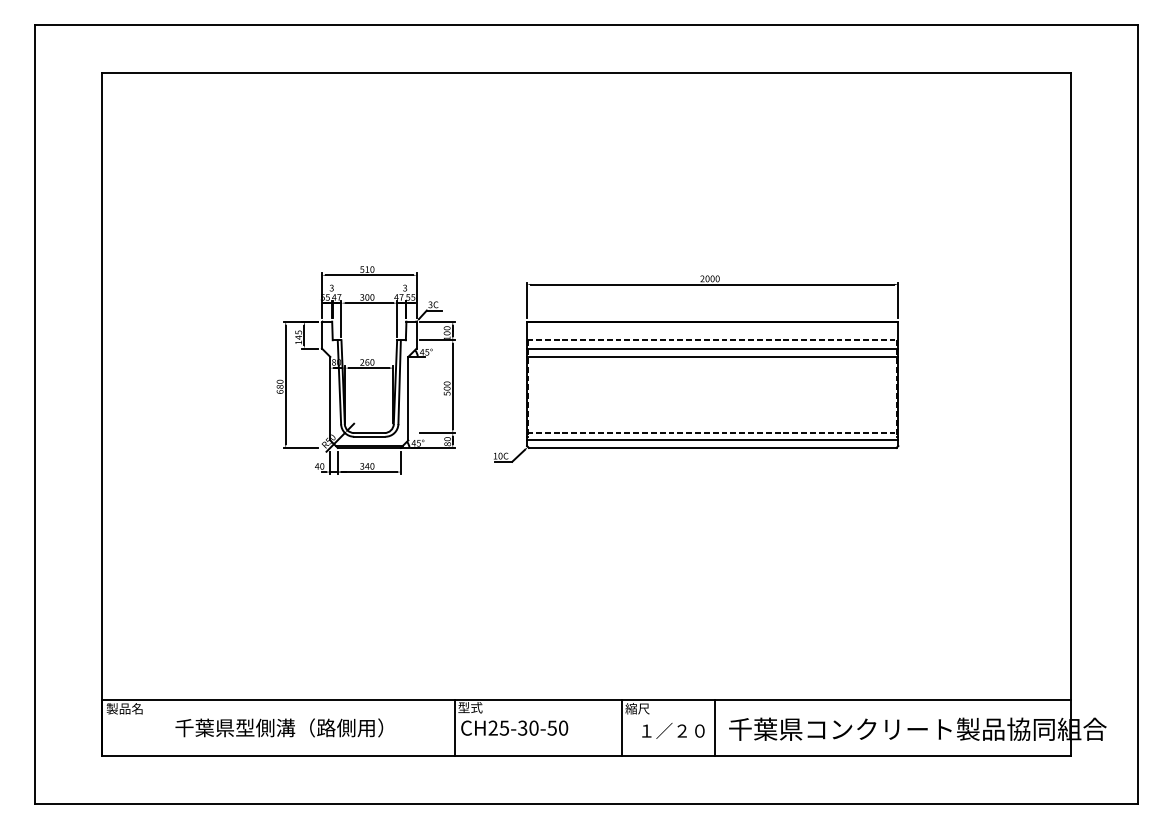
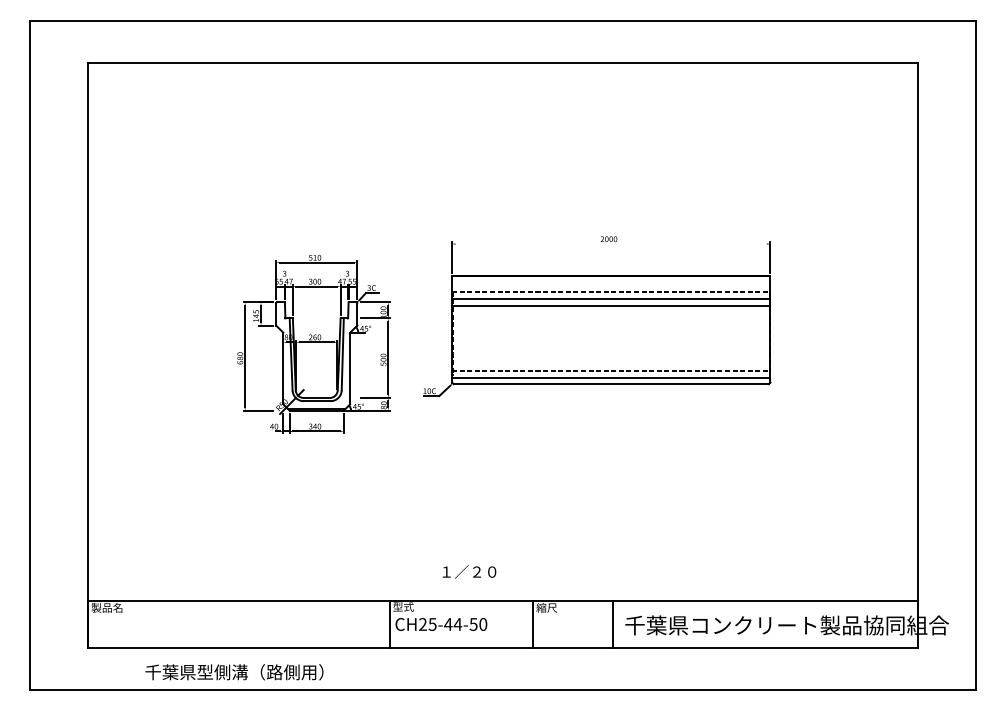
line: (712, 284) -> (611, 244), removed
part: (365, 370) -> (313, 344), moved
text: (279, 727) -> (234, 671), moved
text: (527, 727) -> (452, 623), CH25-30-50 -> CH25-44-50
text: (673, 730) -> (469, 571), moved

